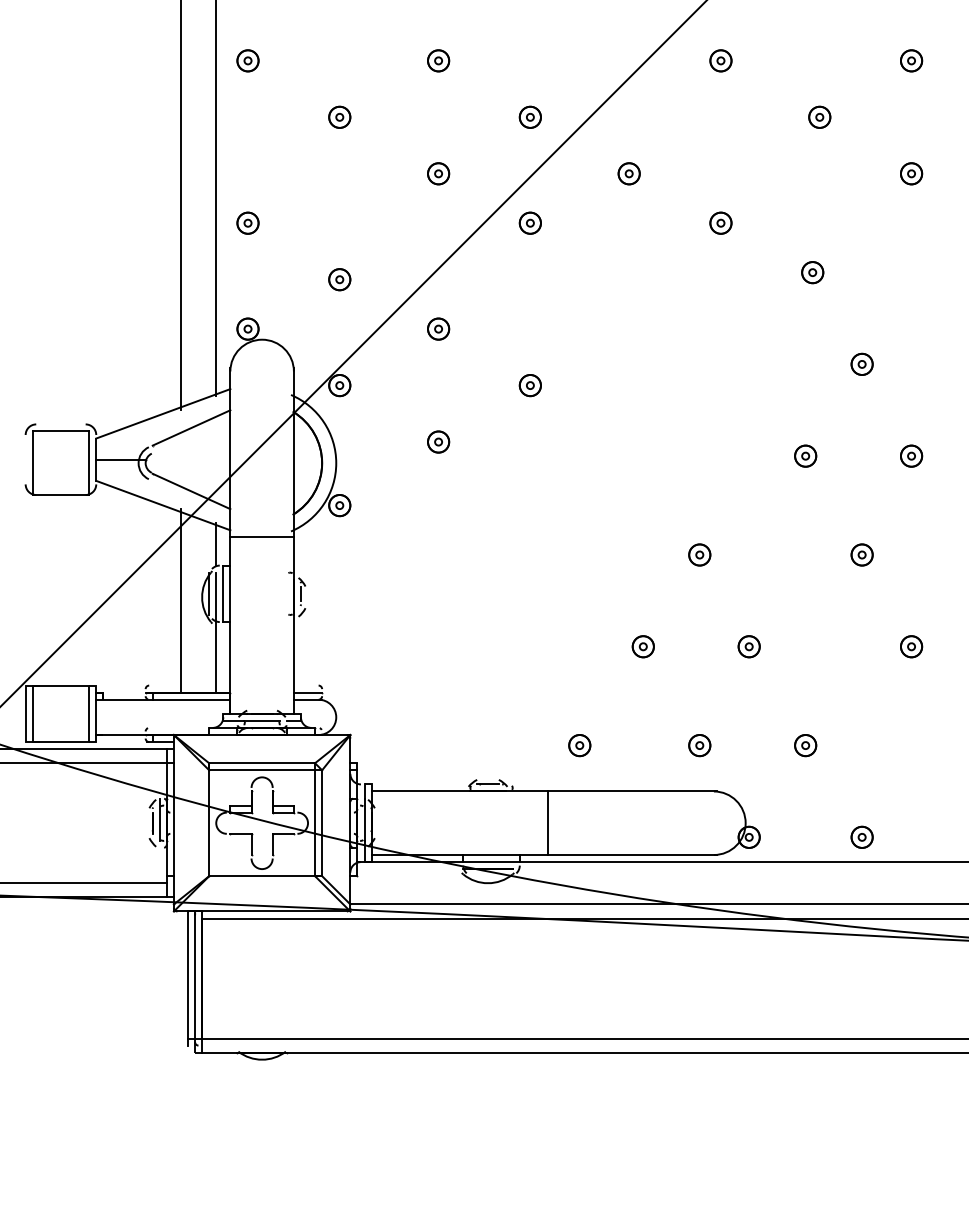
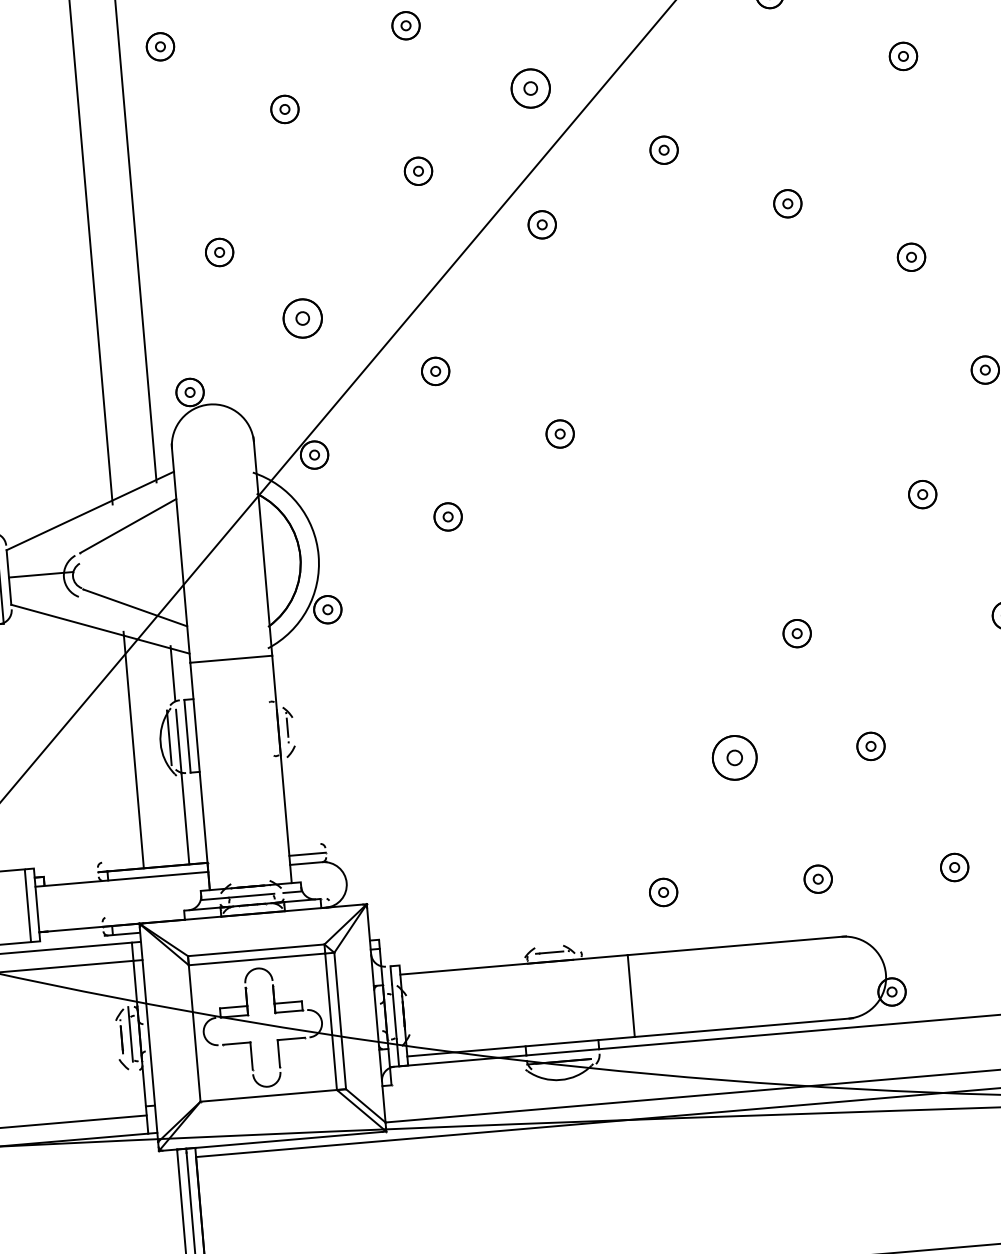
part: (529, 116) -> (529, 87), size x1.4
part: (247, 222) -> (218, 251), moved
part: (339, 279) -> (302, 318), size x1.4
part: (642, 646) -> (733, 757), size x1.6

